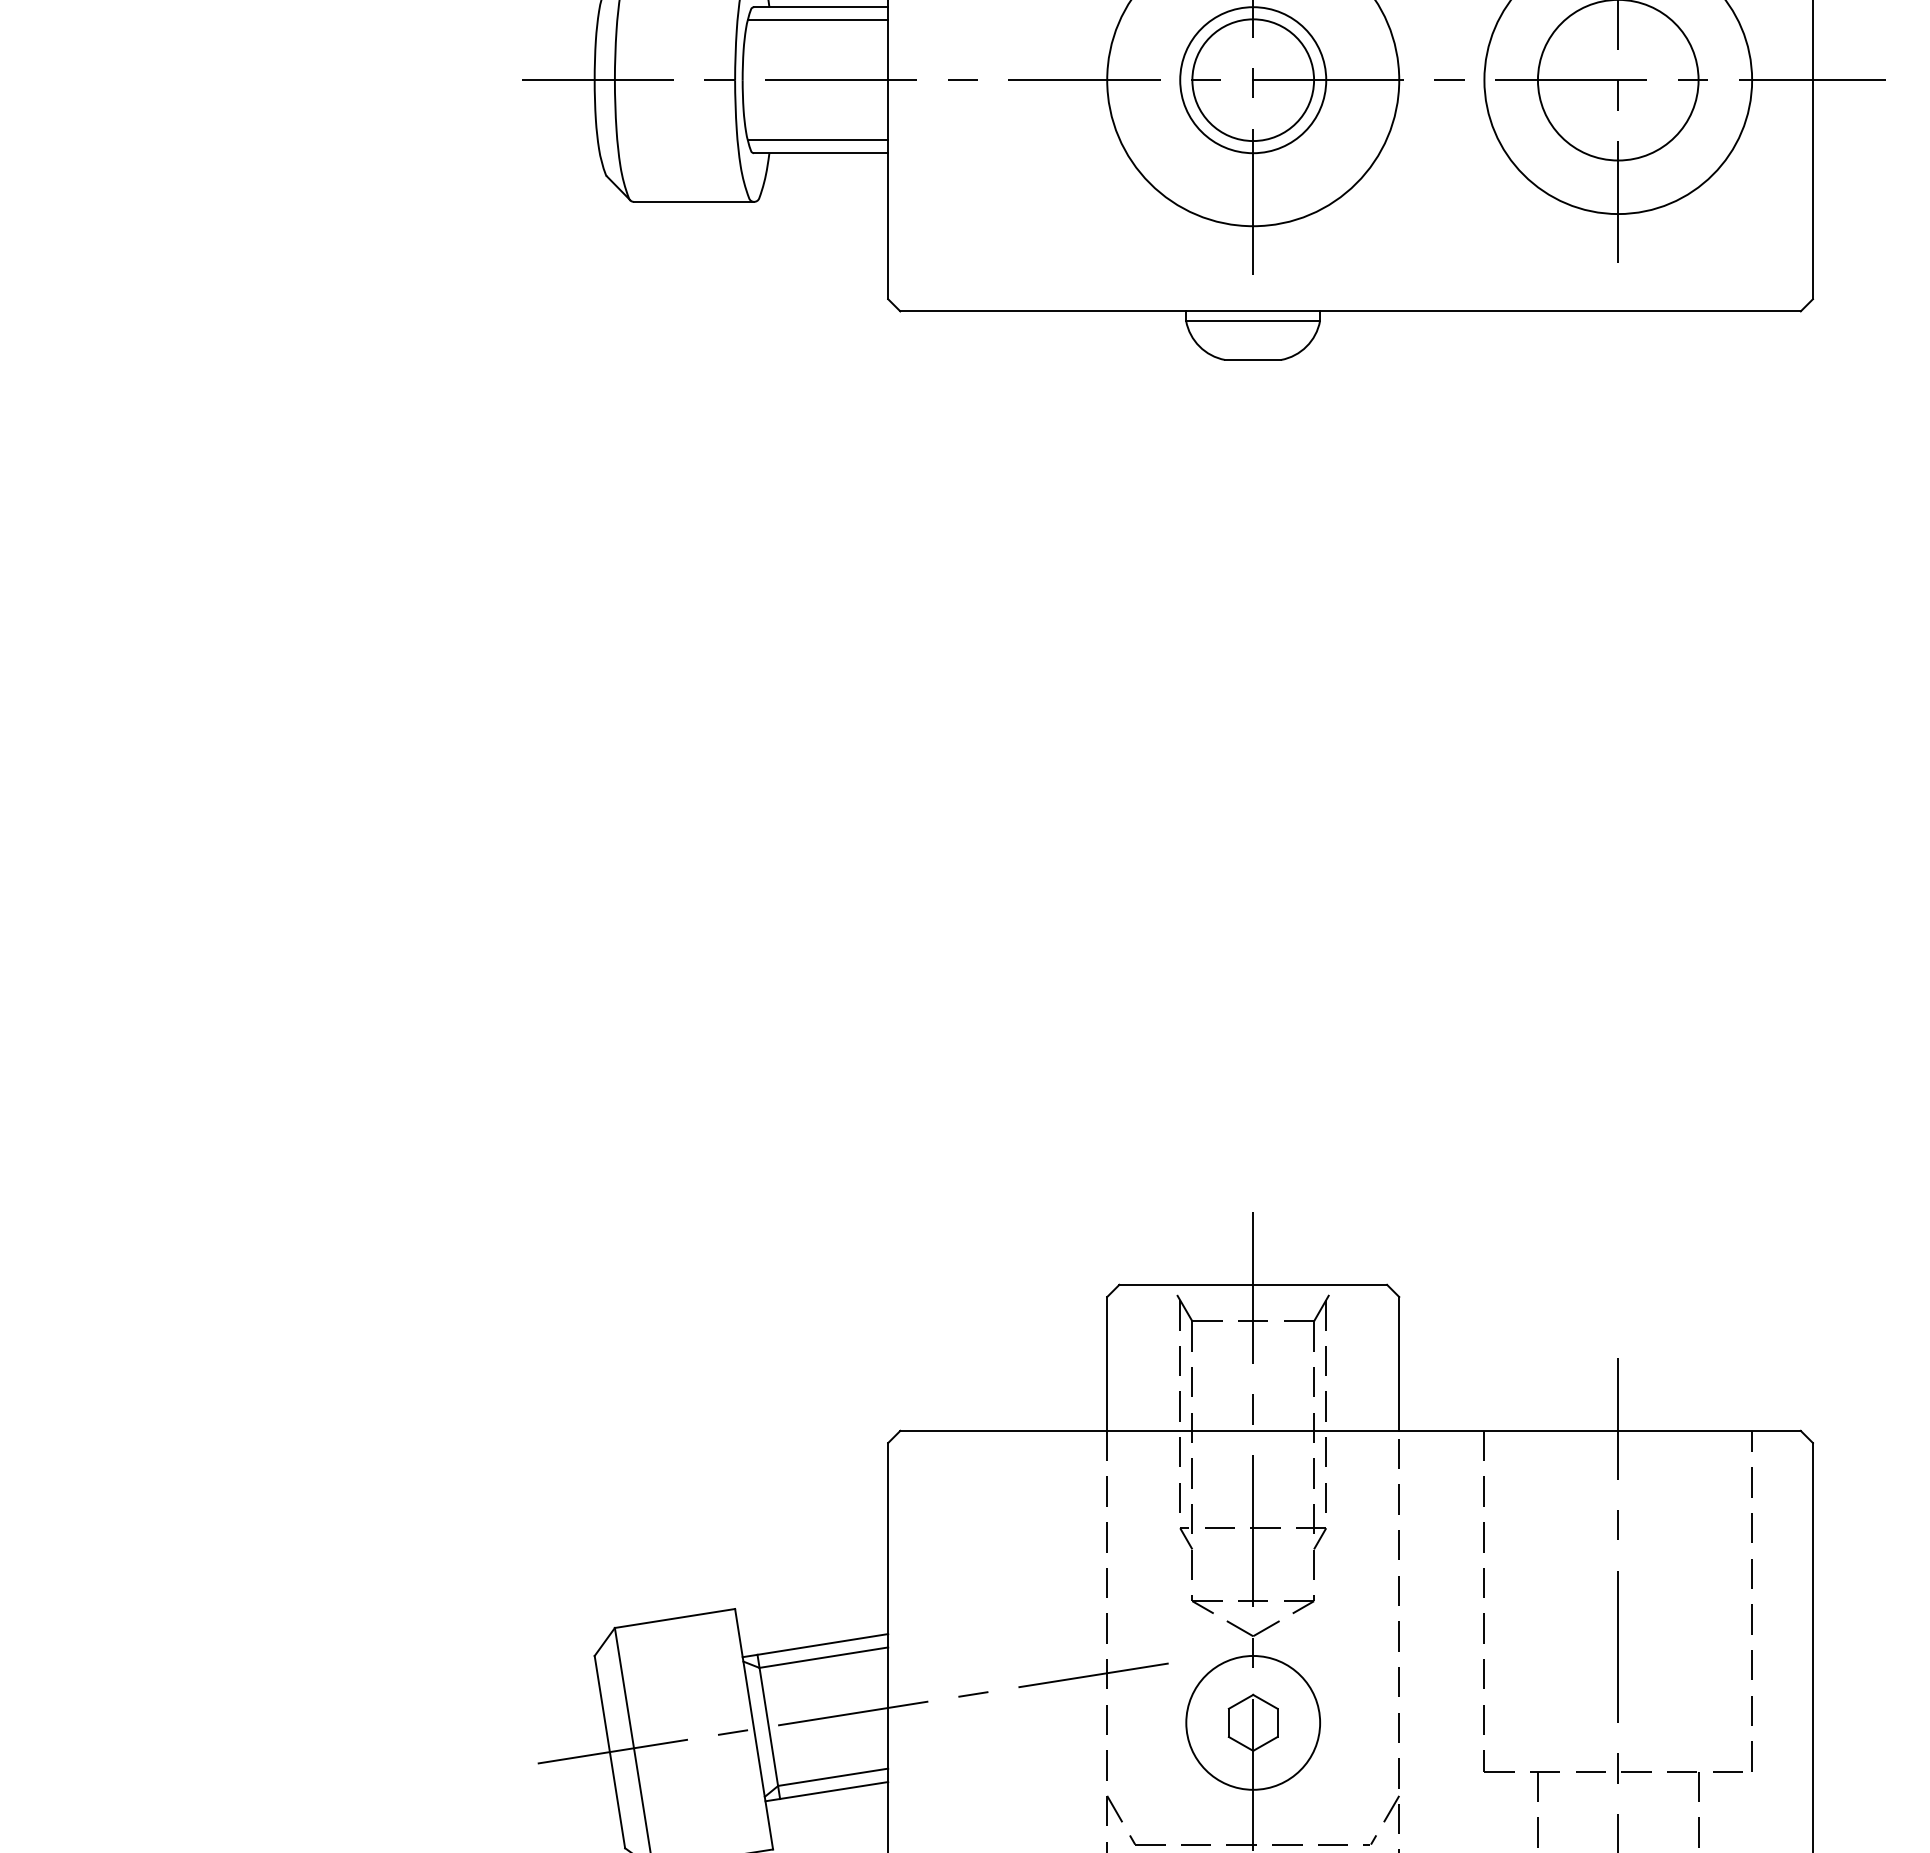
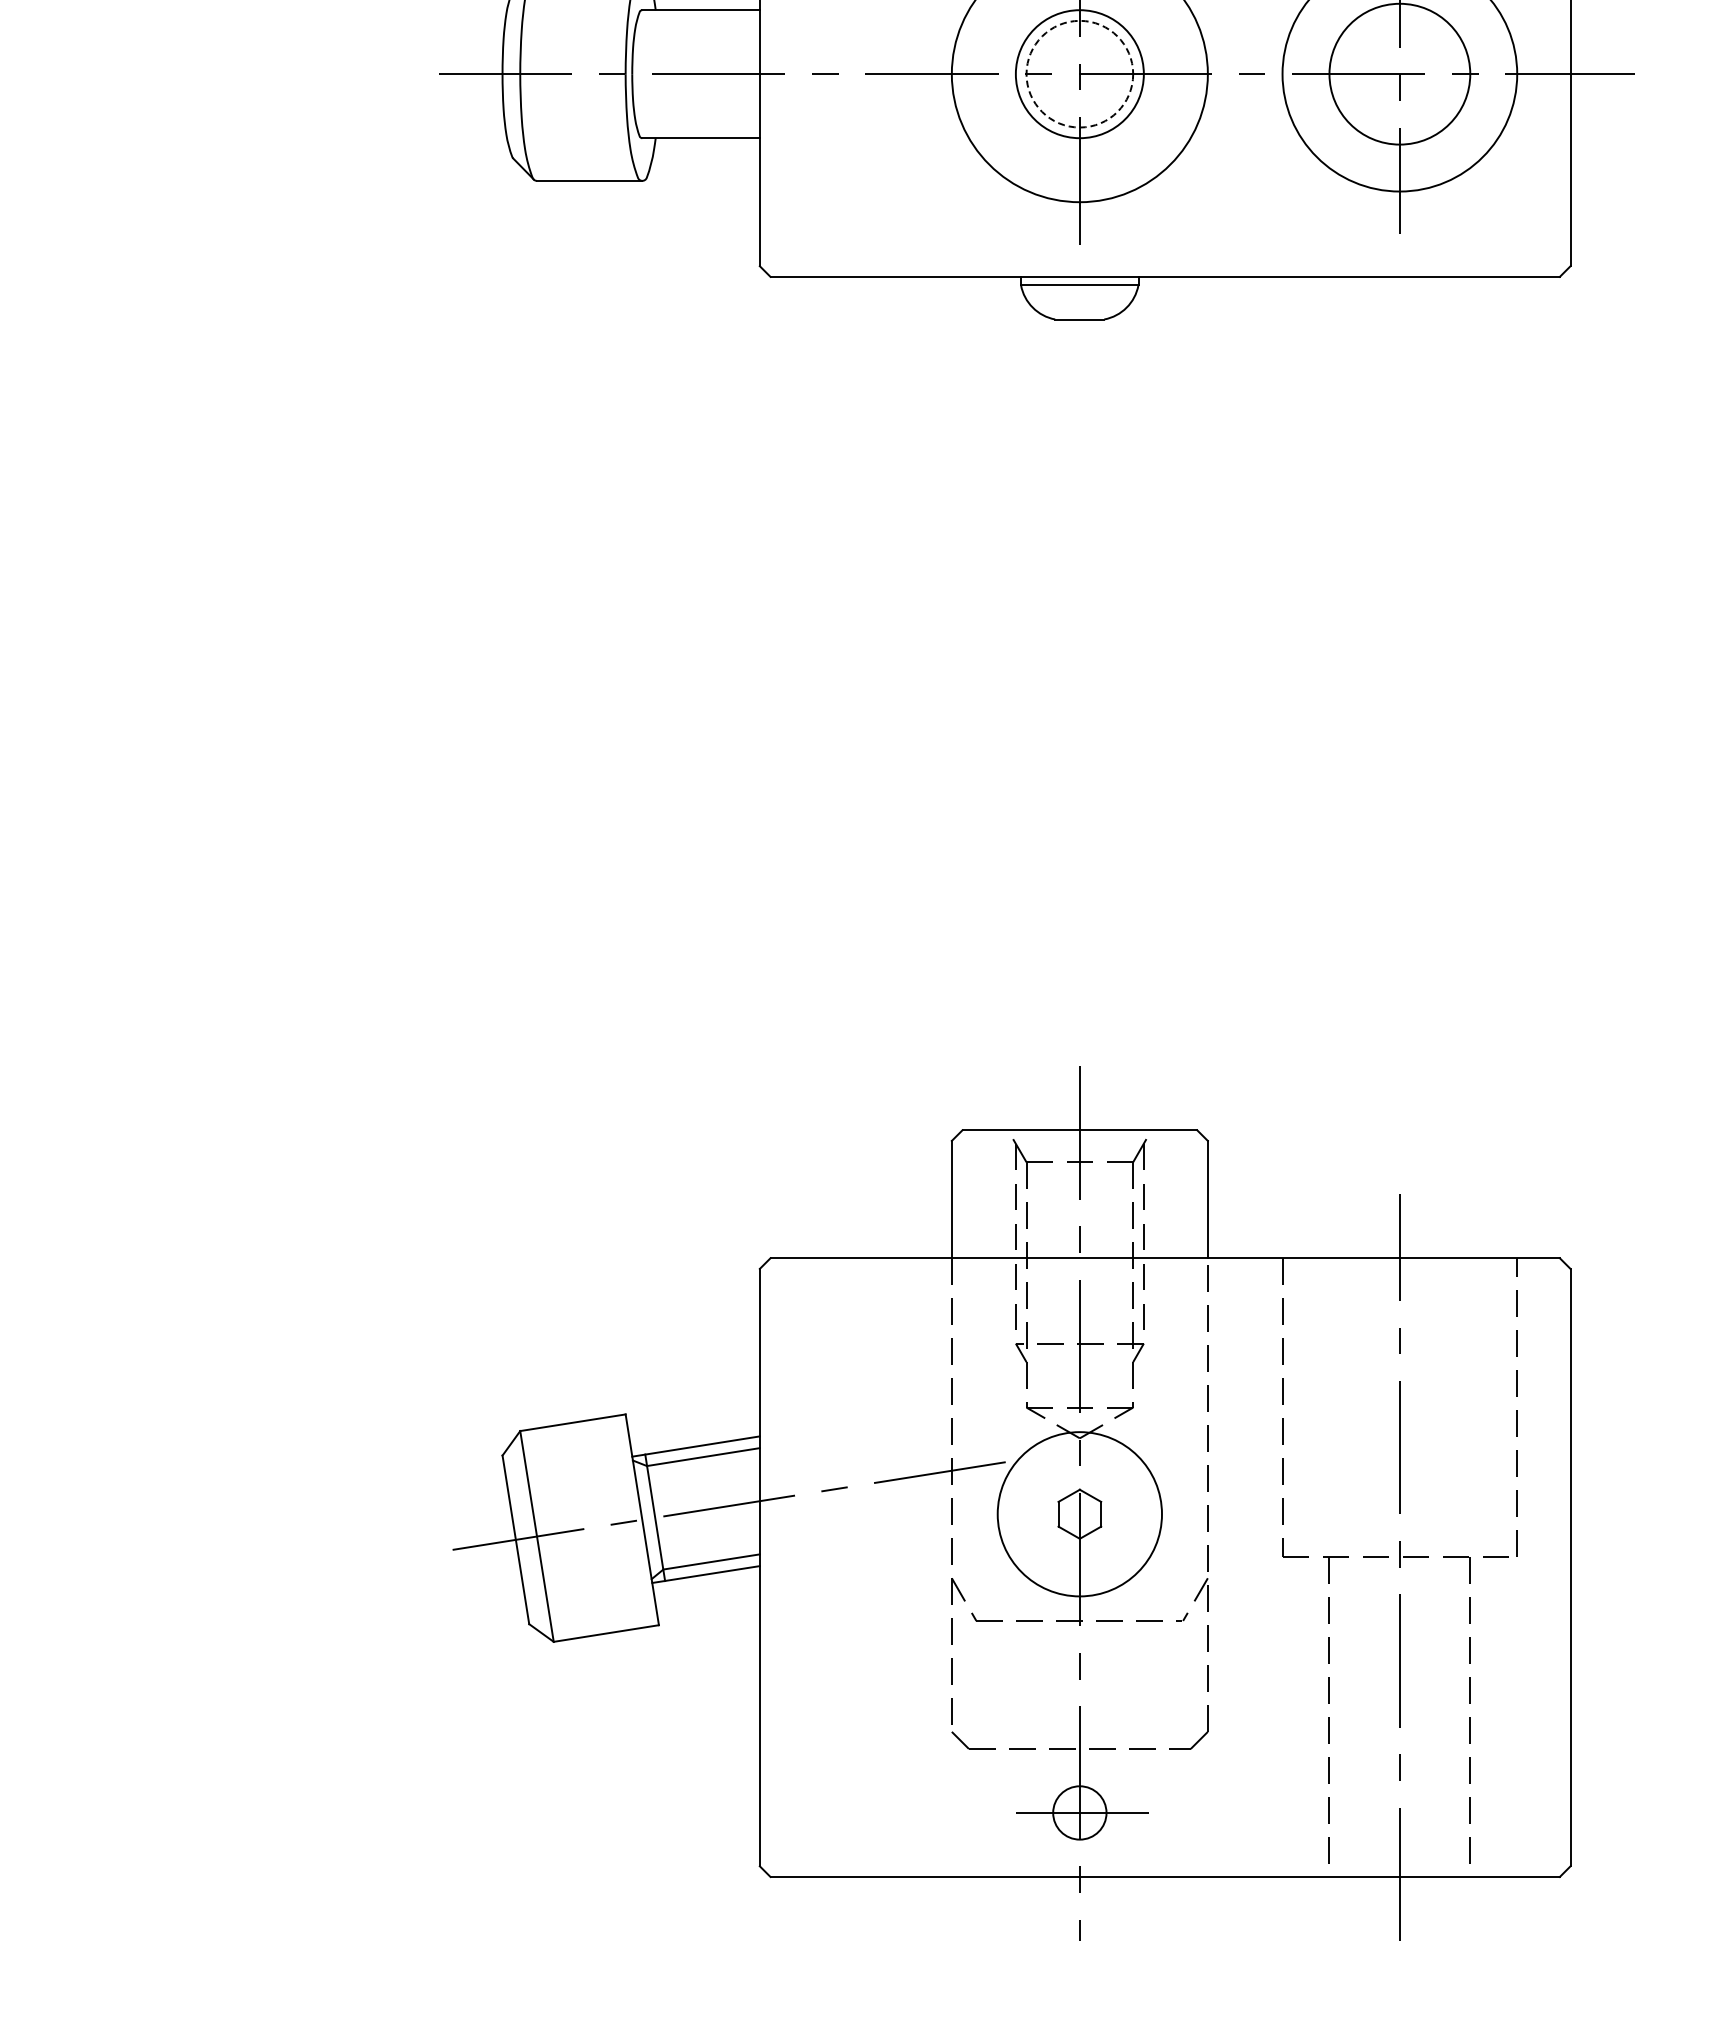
line: (817, 20) -> (697, 21), removed
circle: (1252, 79) -> (1079, 73), solid -> dashed
line: (817, 139) -> (697, 126), removed
circle: (1252, 1722) -> (1079, 1513), size x1.4

